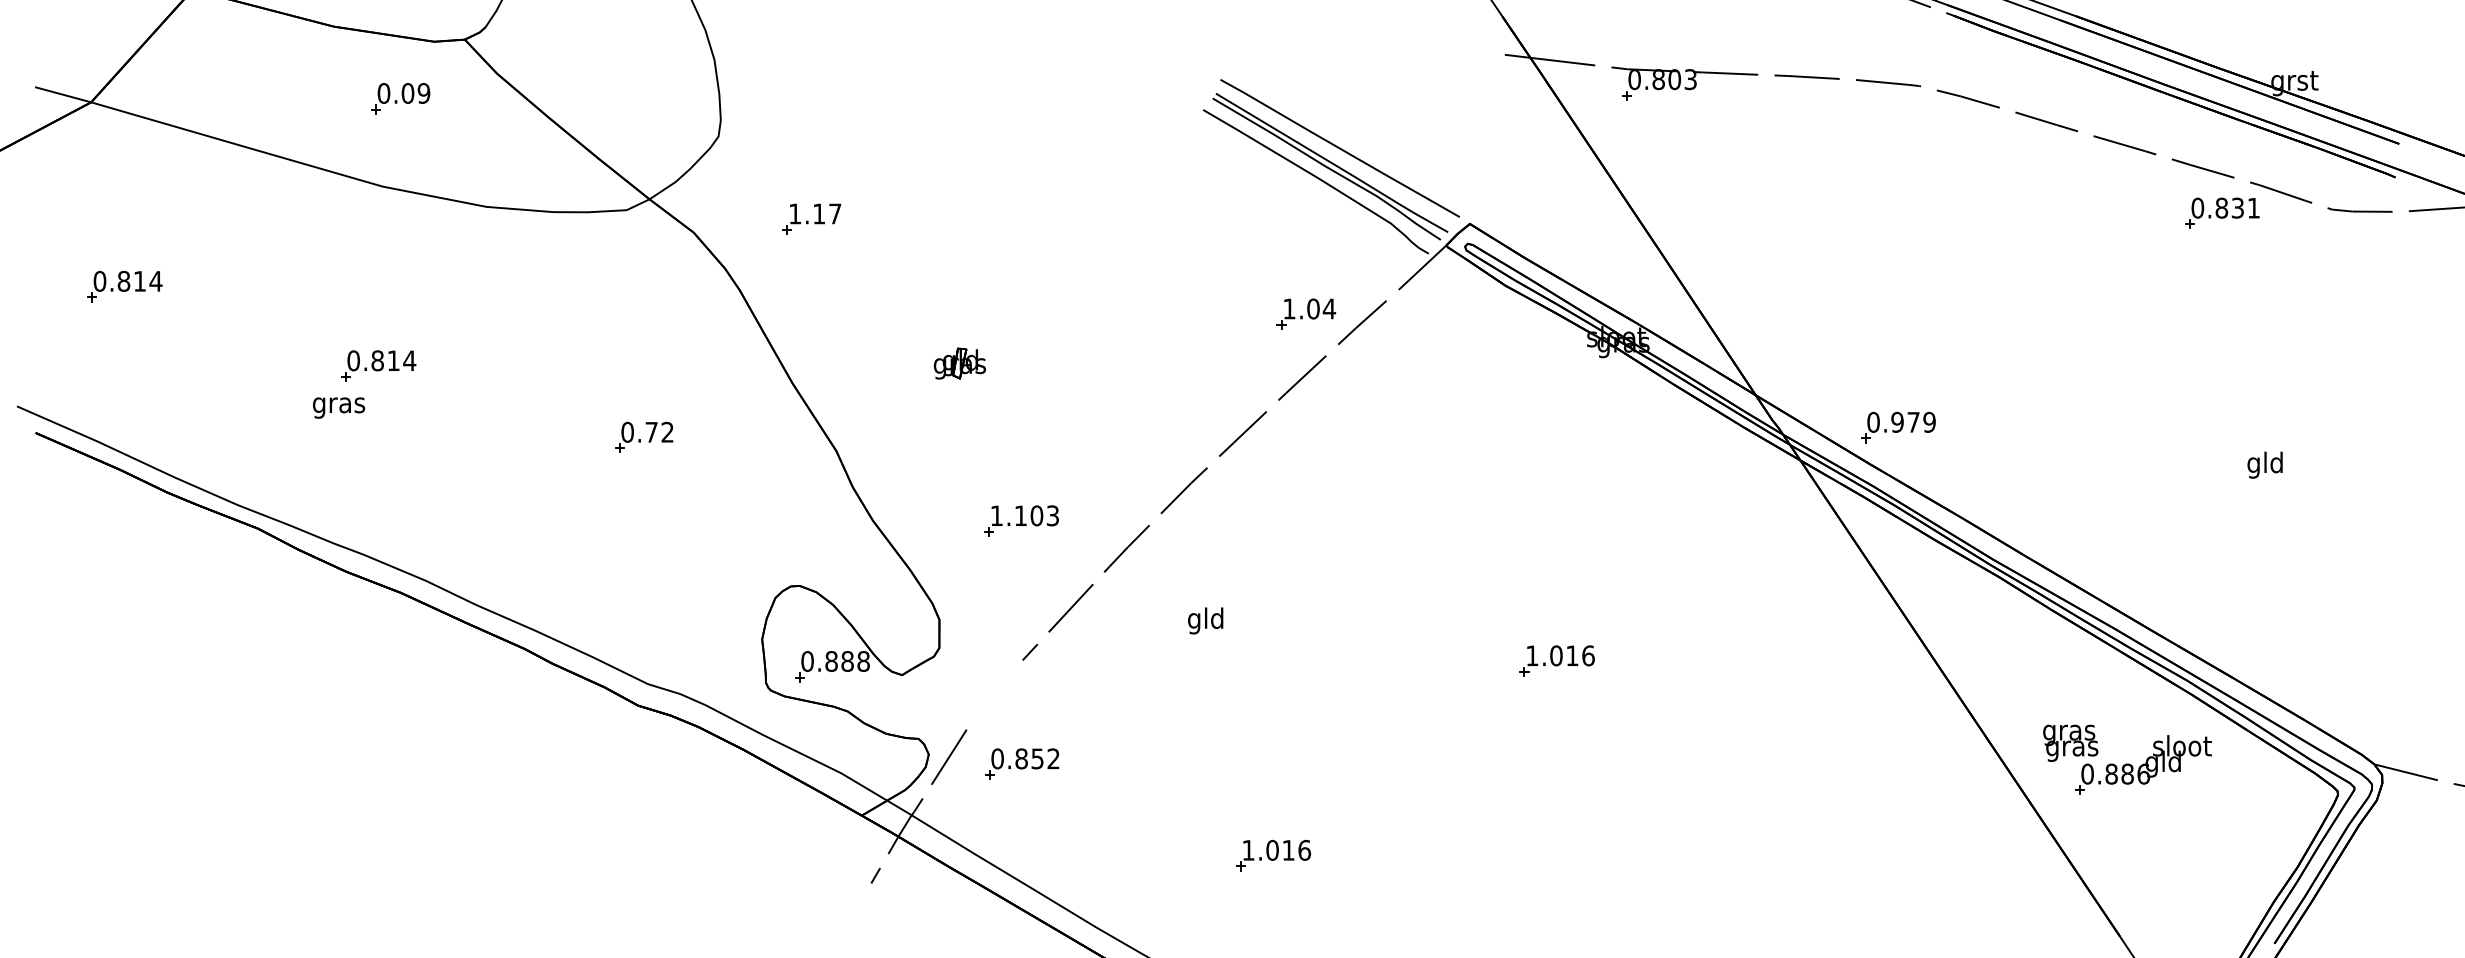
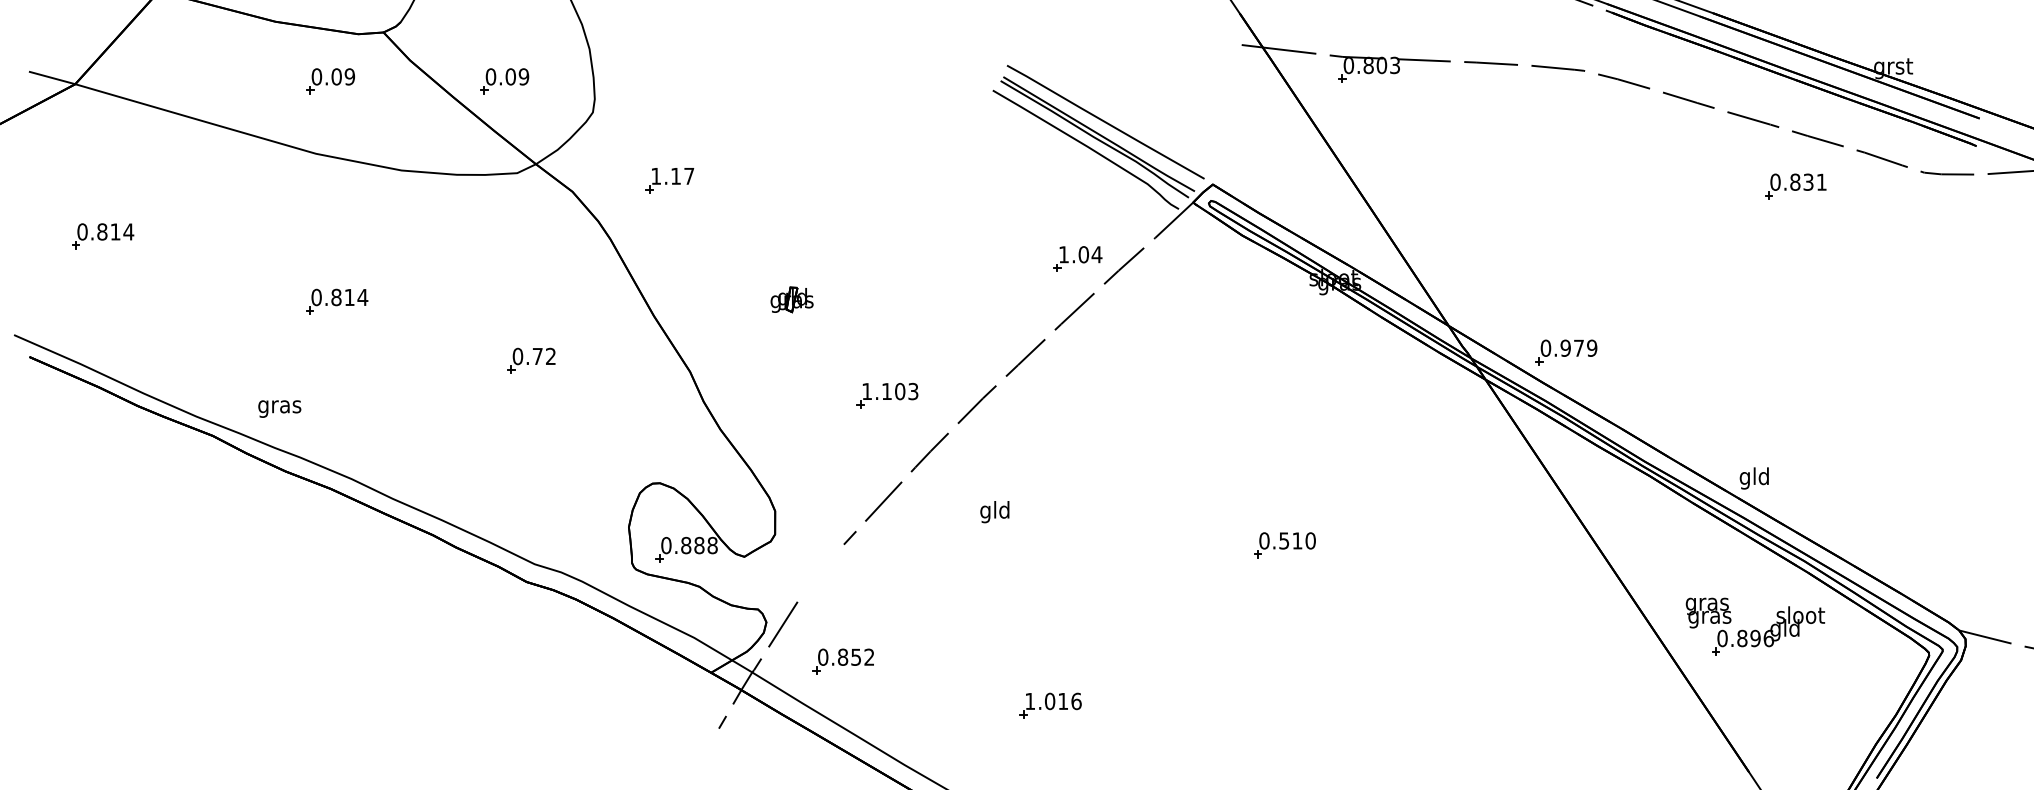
part: (611, 98) -> (504, 81), added
part: (2222, 212) -> (1795, 185), moved
part: (378, 365) -> (337, 301), moved
text: (339, 407) -> (280, 408), moved
text: (2264, 464) -> (1753, 477), moved
part: (1021, 520) -> (887, 395), moved
text: (1560, 655) -> (1287, 540), 1.016 -> 0.510
part: (1022, 763) -> (843, 661), moved
text: (2127, 773) -> (1755, 637), 0.886 -> 0.896

